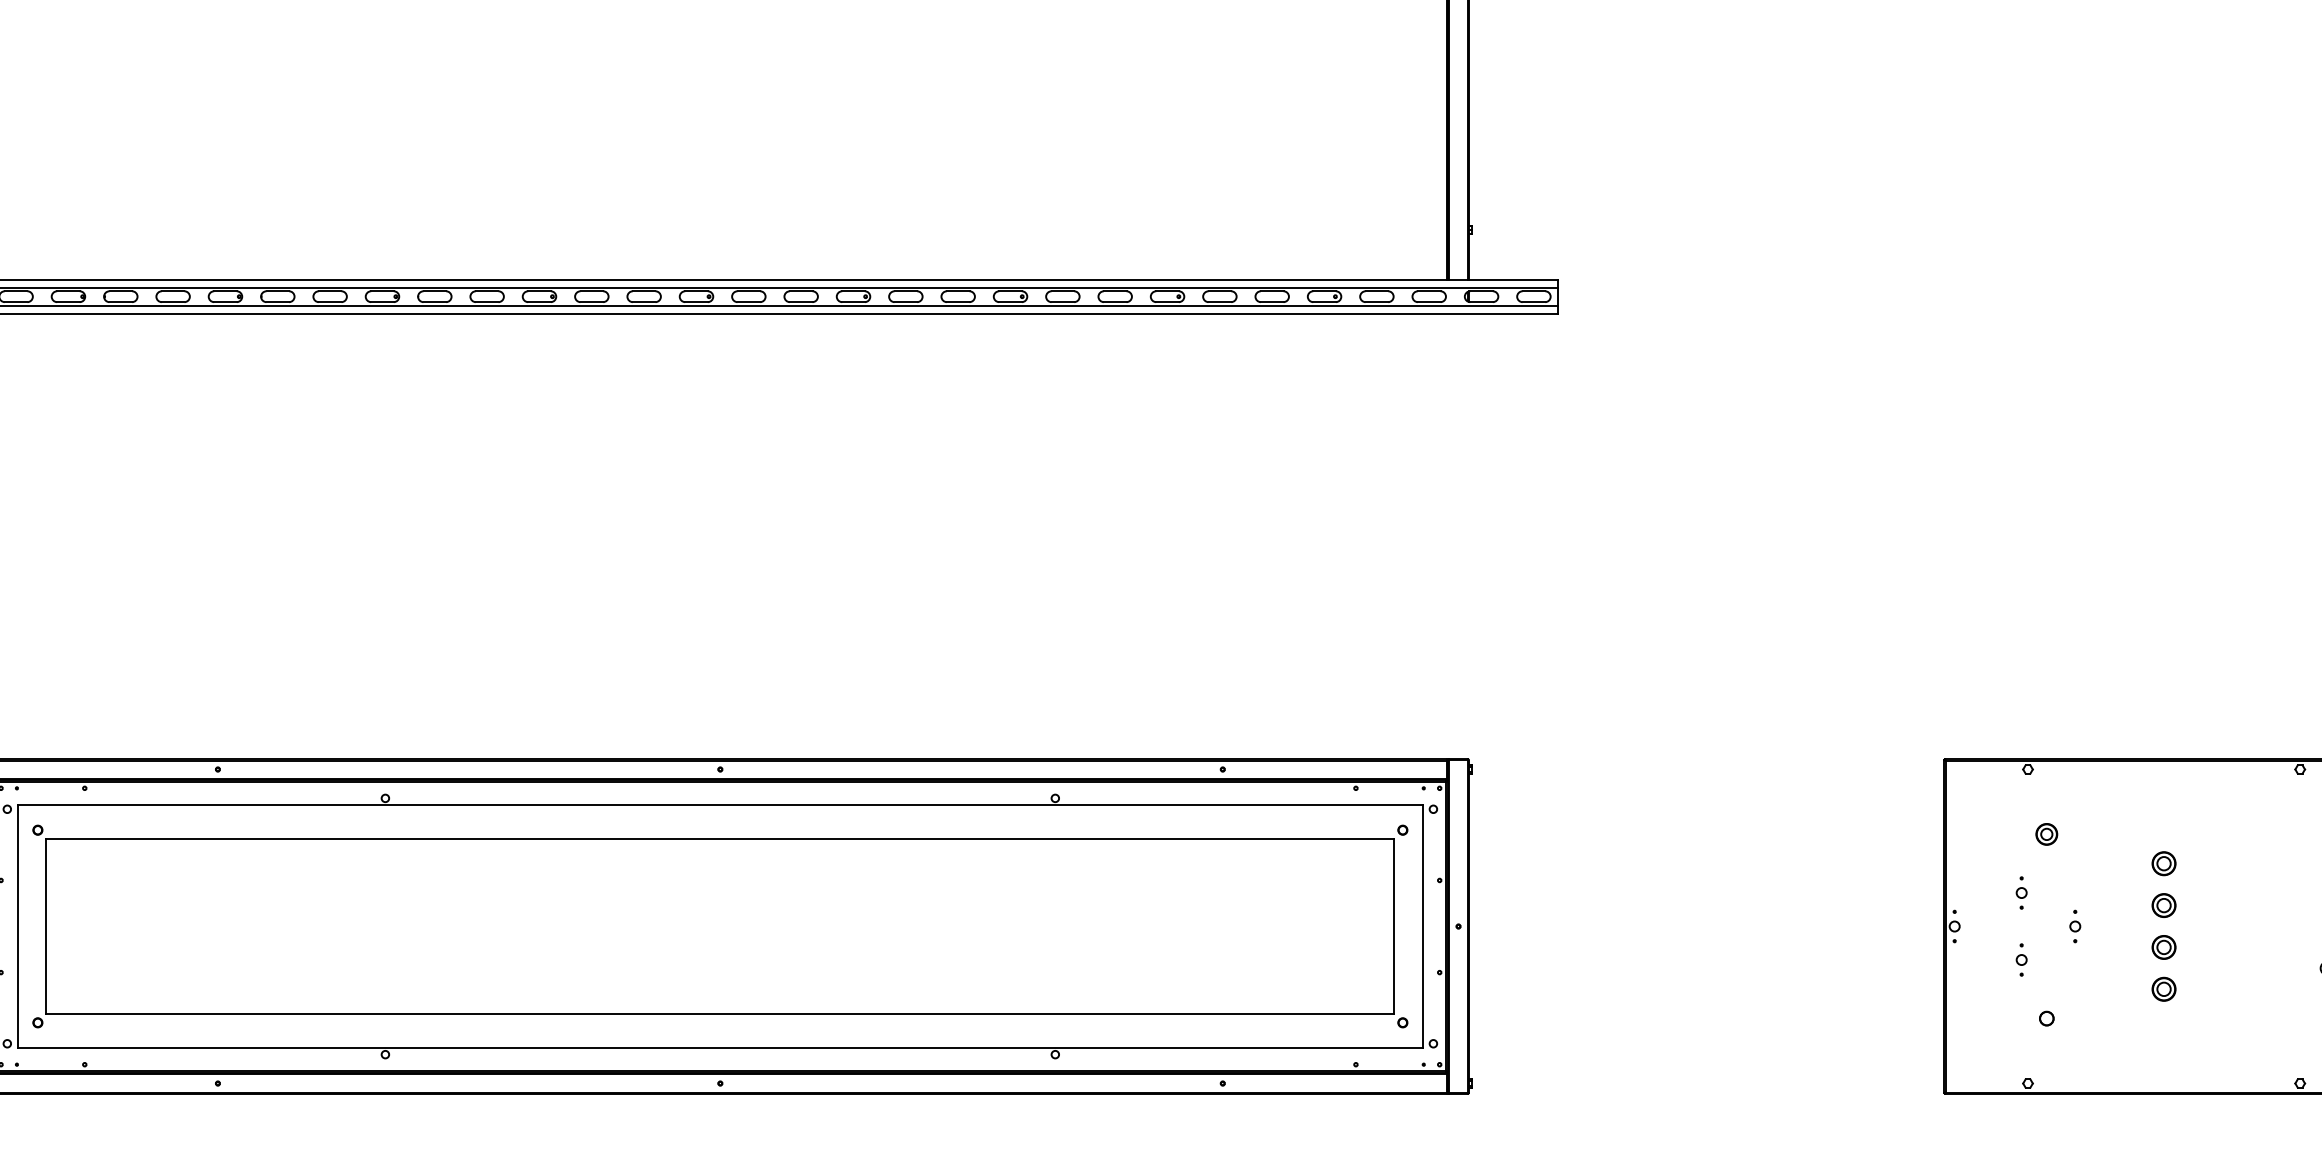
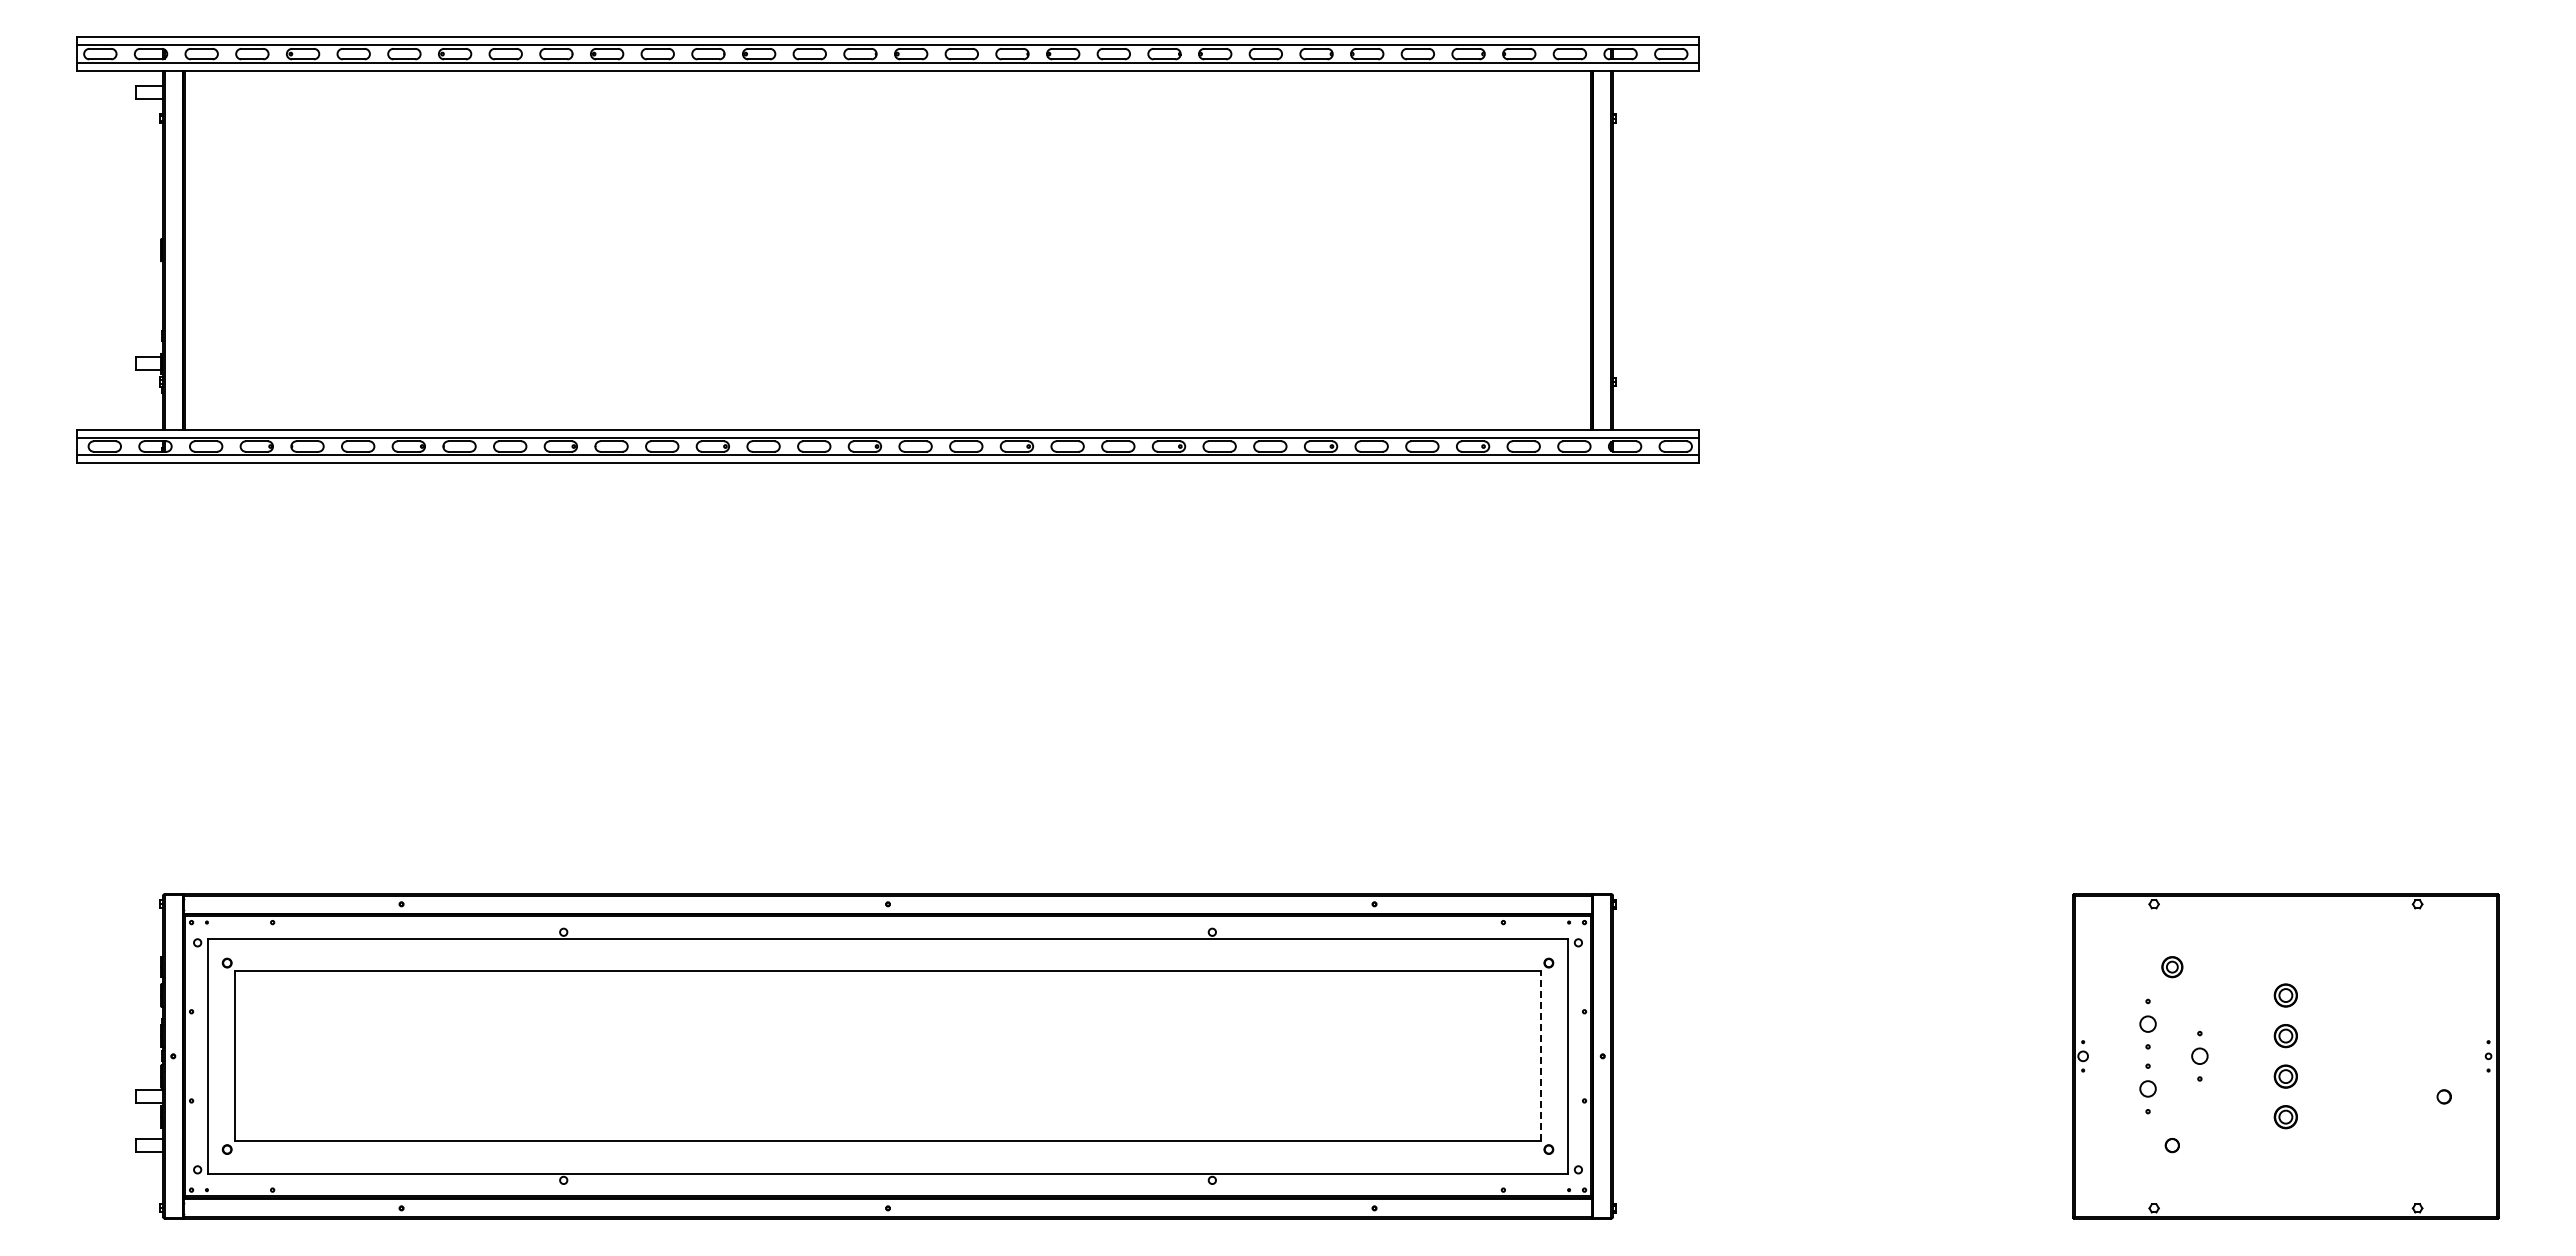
part: (2021, 892) -> (2147, 1023), size x1.6
line: (1394, 925) -> (1540, 1055), solid -> dashed
part: (2074, 926) -> (2199, 1056), size x1.6
part: (2021, 959) -> (2147, 1088), size x1.6

